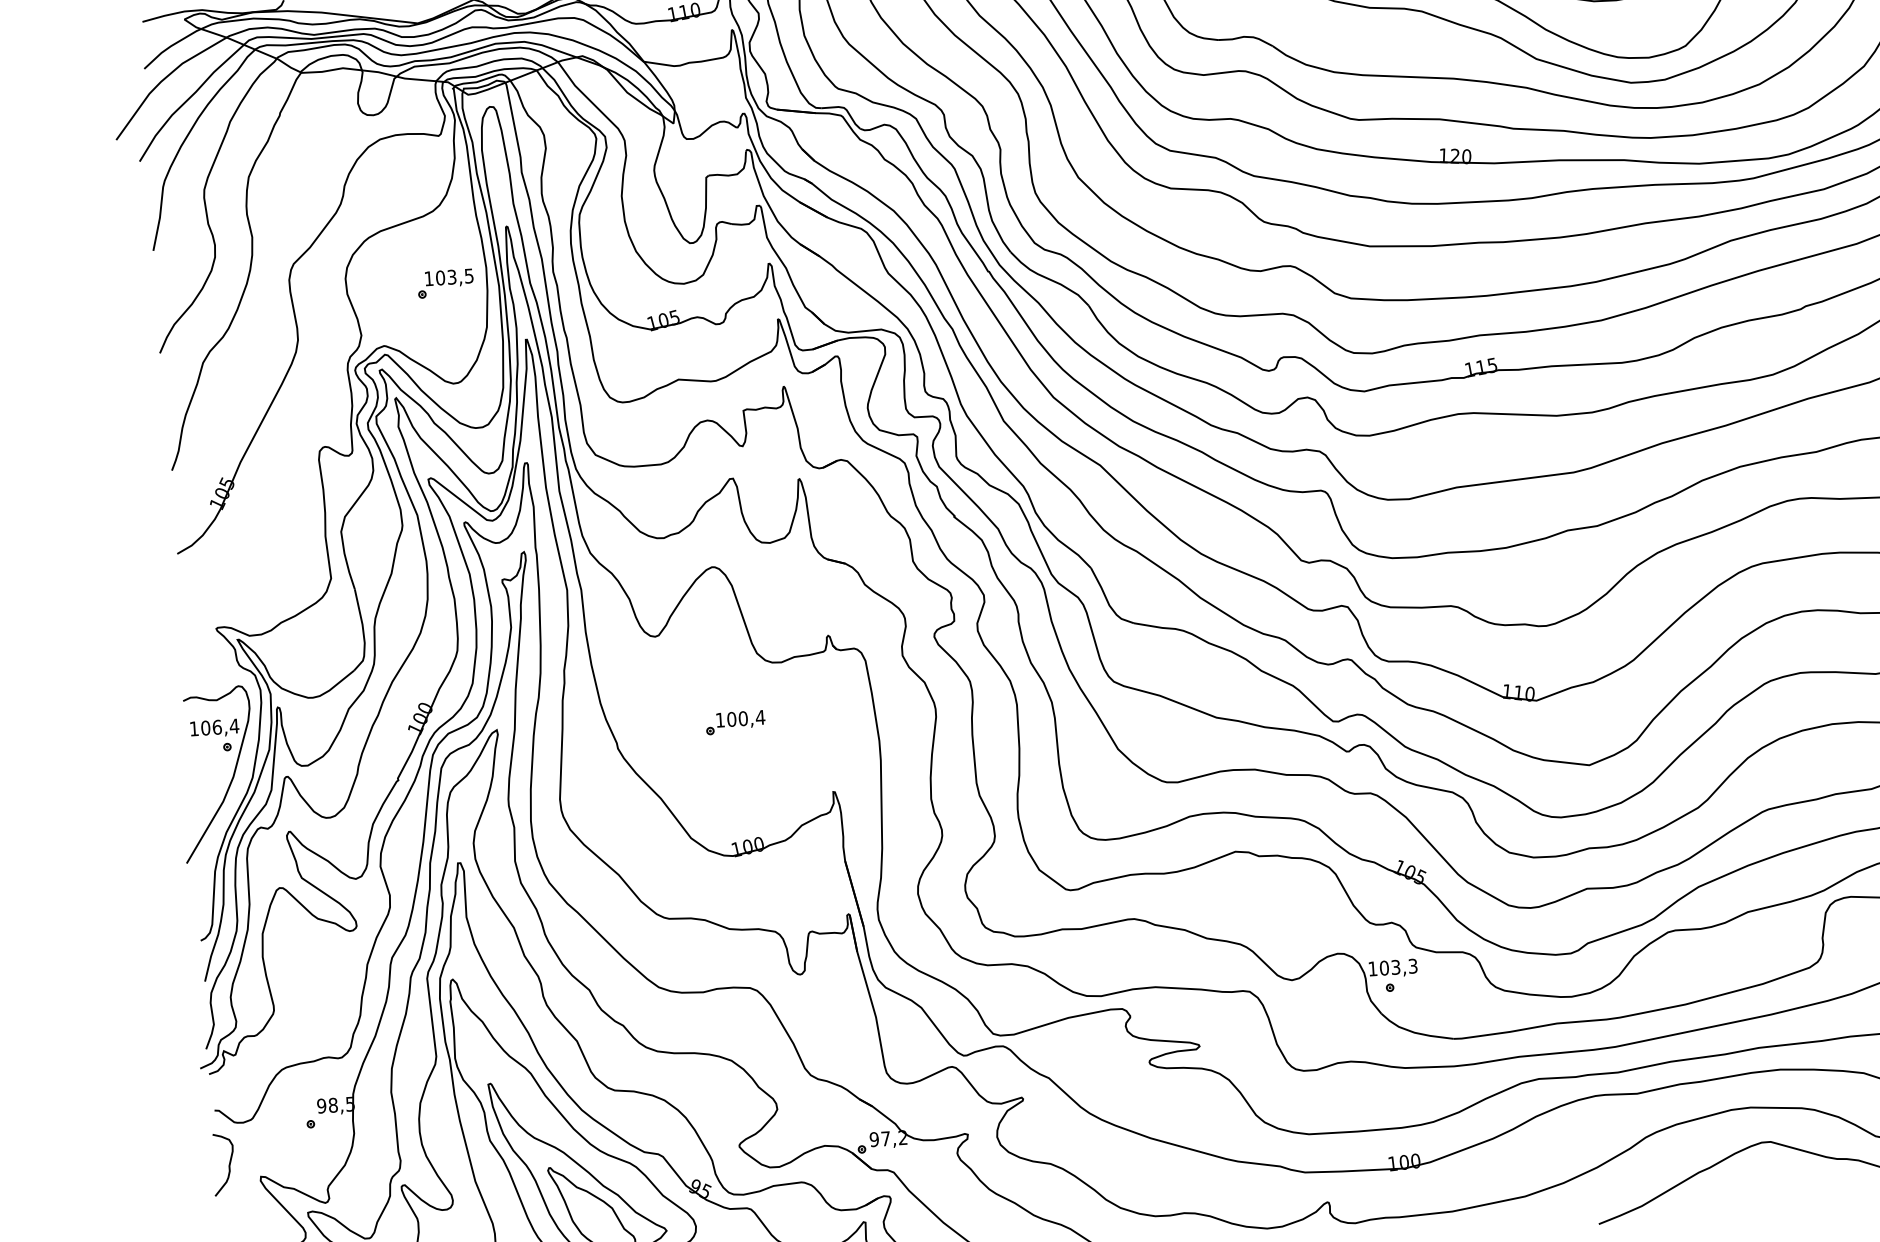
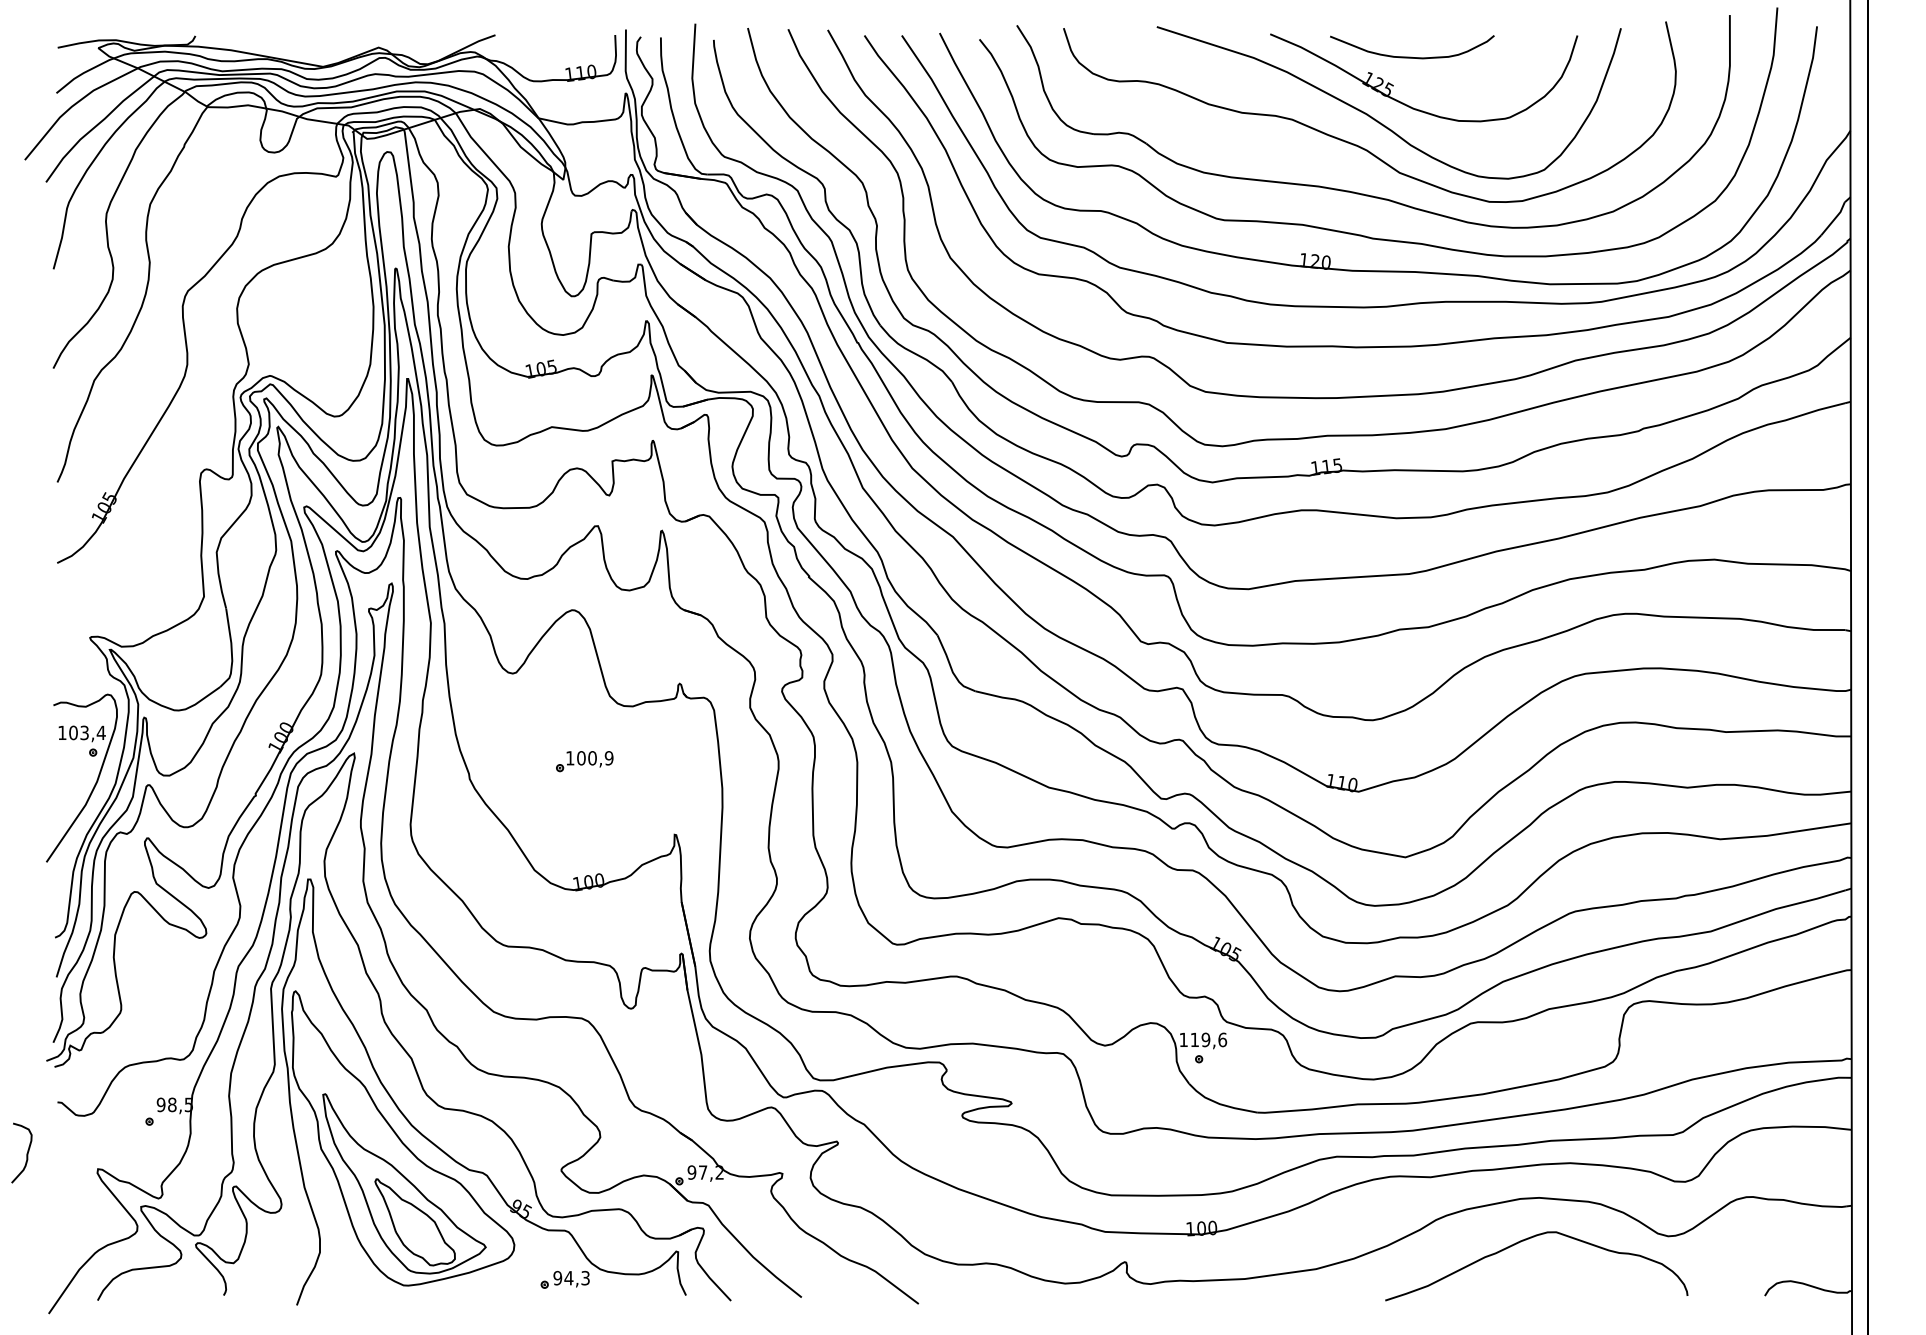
part: (445, 283) -> (333, 319), removed
text: (759, 717) -> (608, 758), 100,4 -> 100,9
text: (217, 726) -> (84, 732), 106,4 -> 103,4
text: (1398, 966) -> (1208, 1039), 103,3 -> 119,6
curve: (228, 1164) -> (26, 1153), moved

